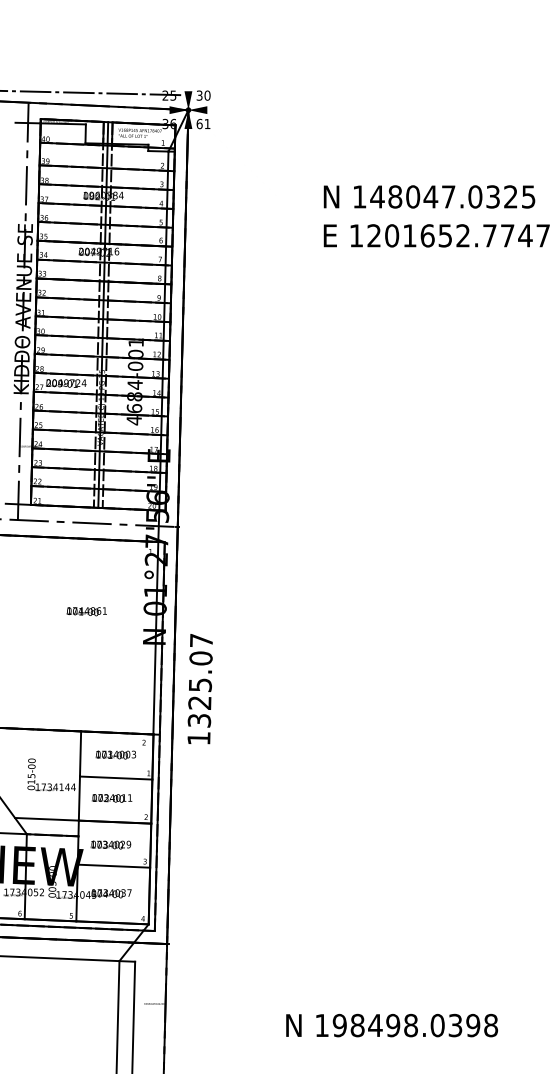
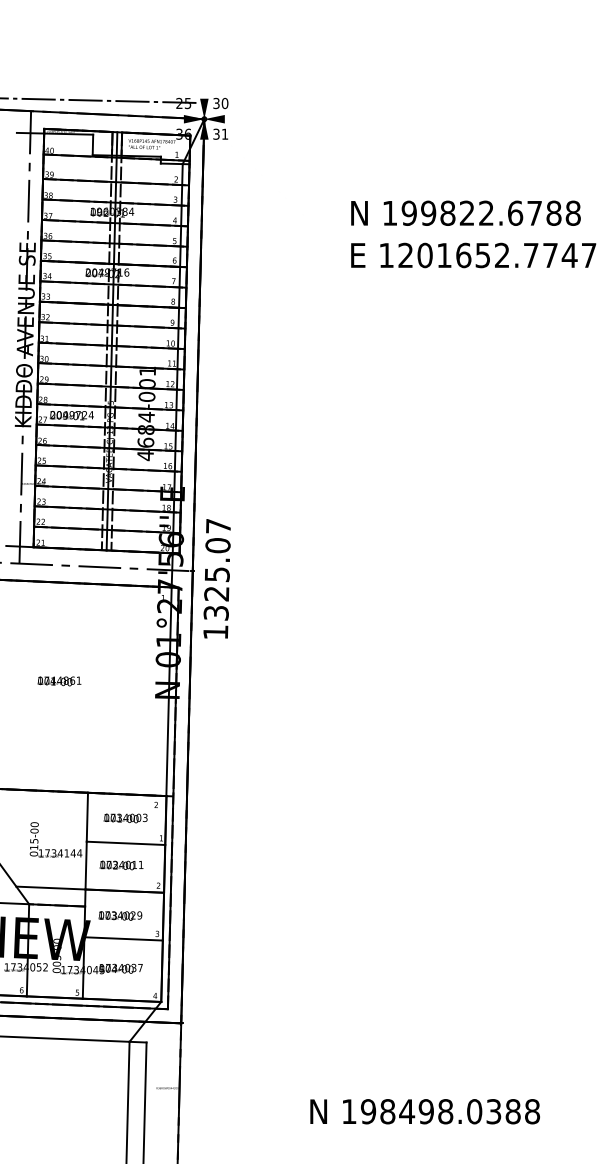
text: (199, 123) -> (216, 133), 61 -> 31
text: (452, 196) -> (490, 212), 148047.0325 -> 199822.6788
text: (86, 611) -> (59, 681), moved
text: (199, 689) -> (216, 579), moved
text: (473, 1025) -> (513, 1111), 198498.0398 -> 198498.0388

